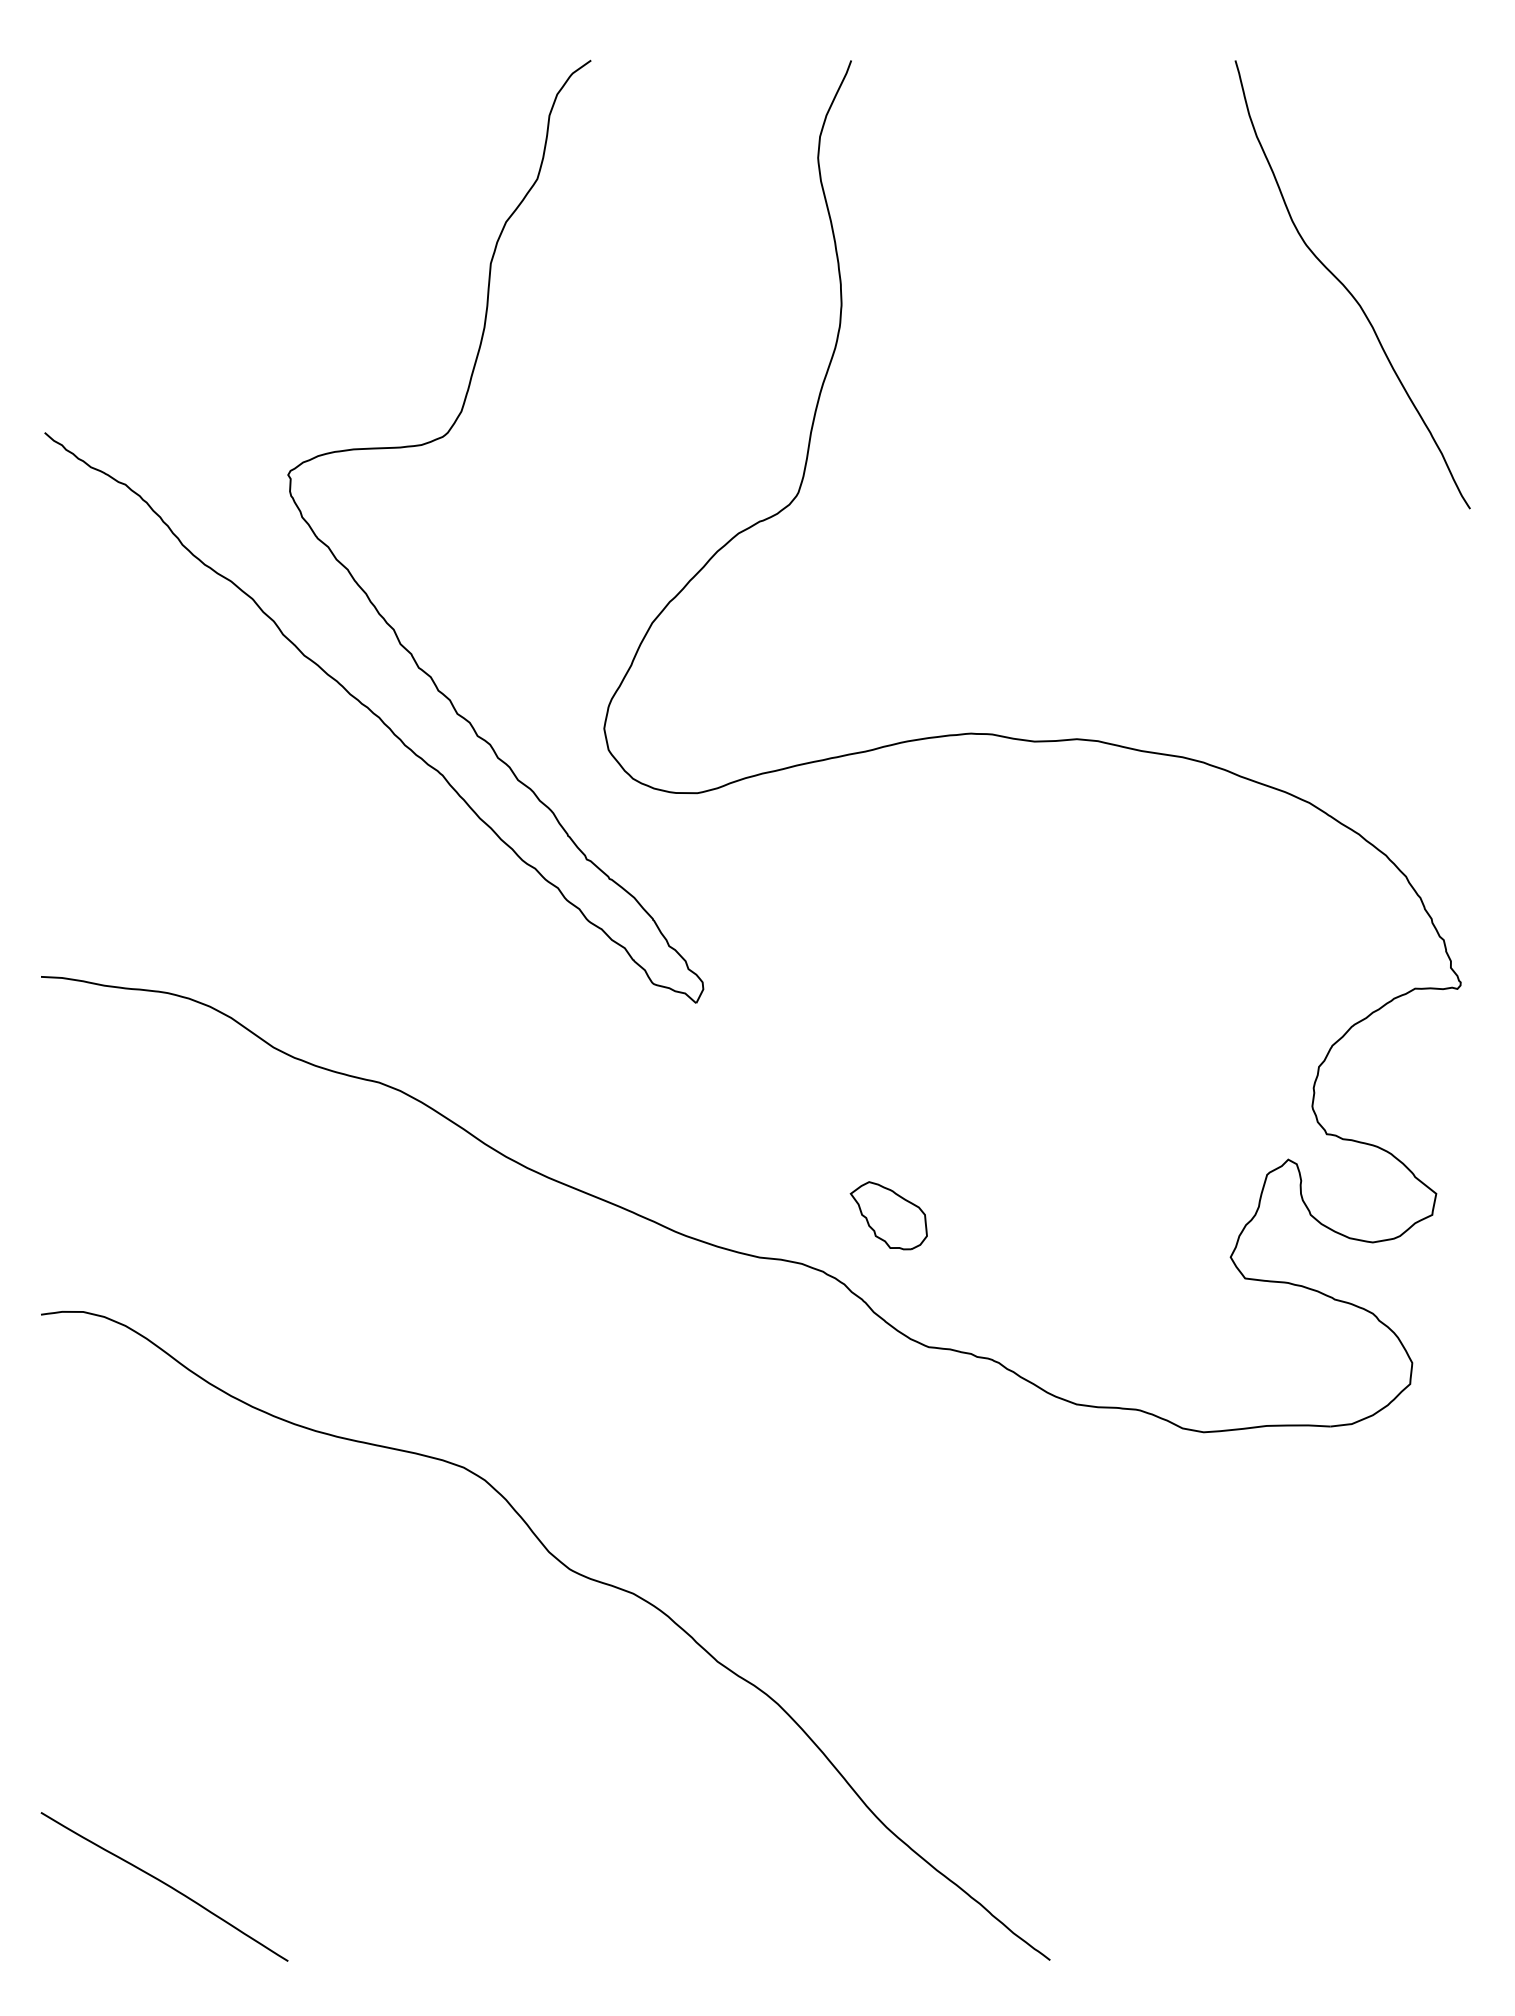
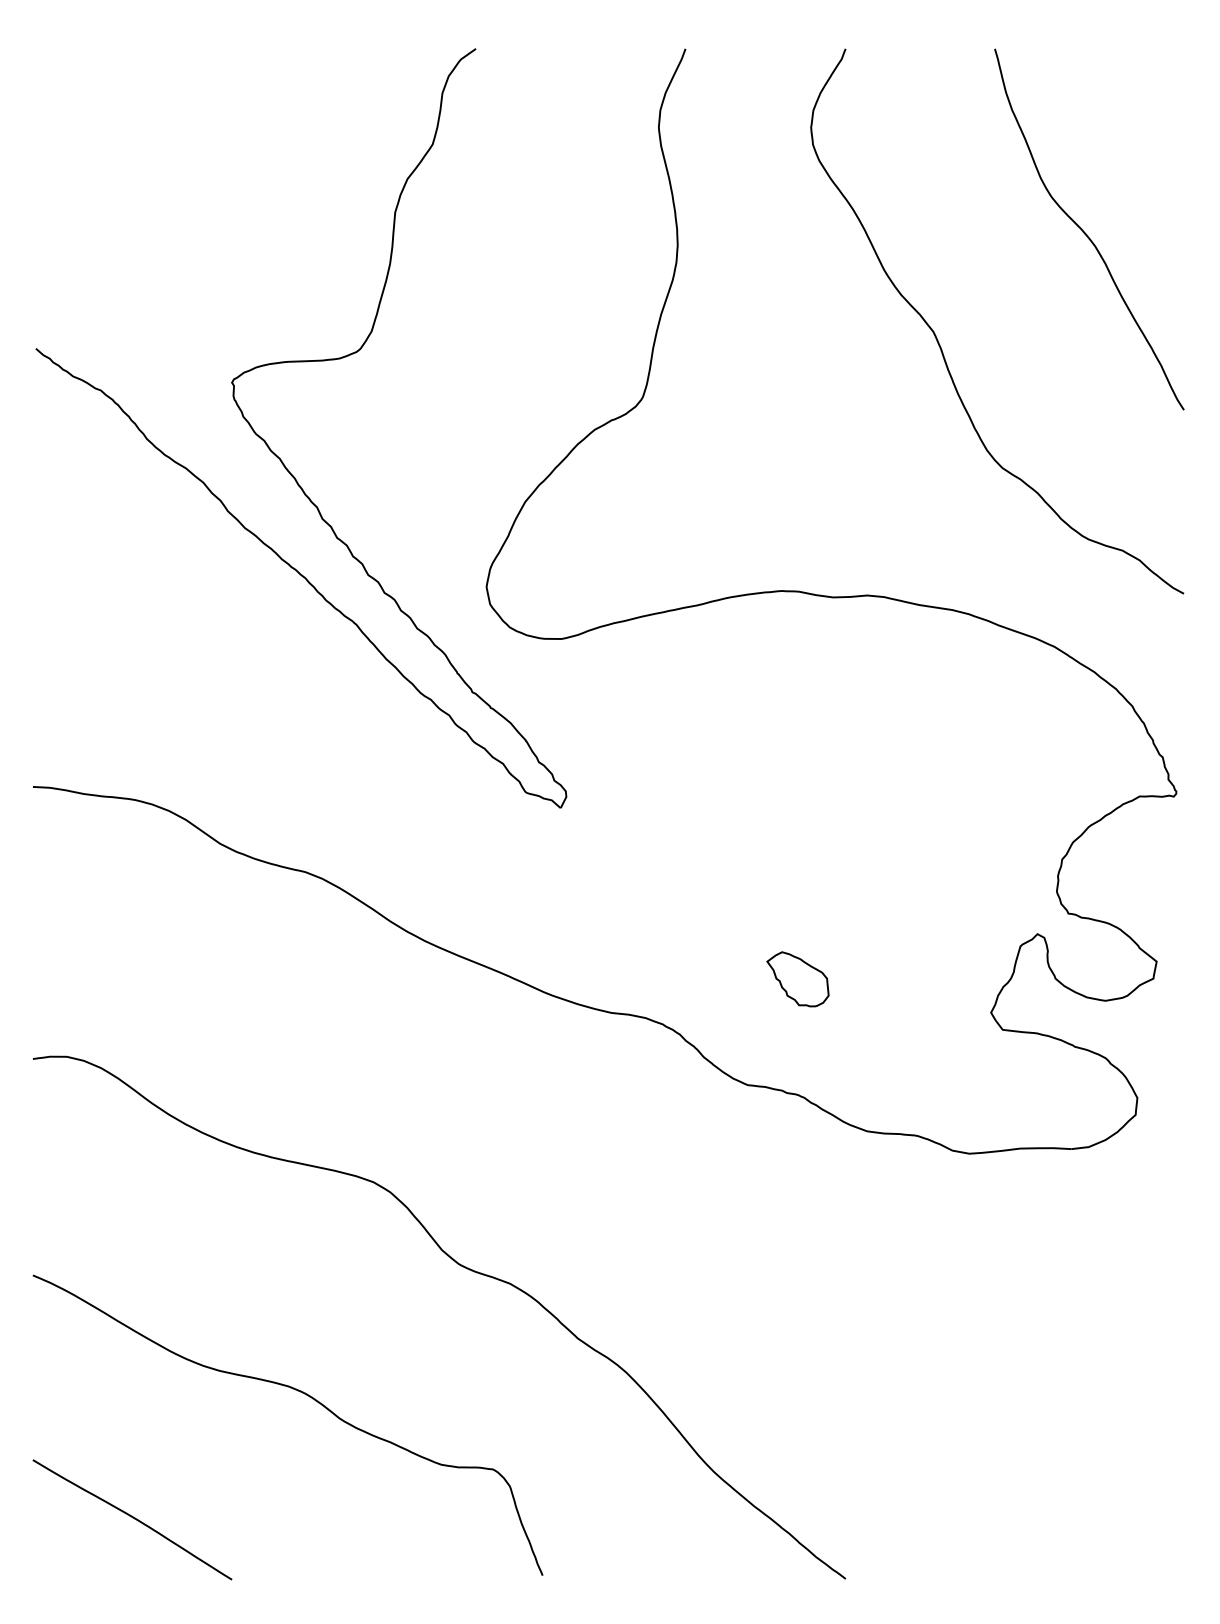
curve: (1166, 425) -> (939, 342), added
part: (888, 1215) -> (797, 979), moved
curve: (380, 1732) -> (306, 1395), added

